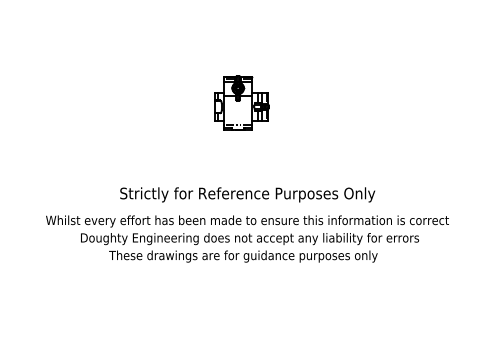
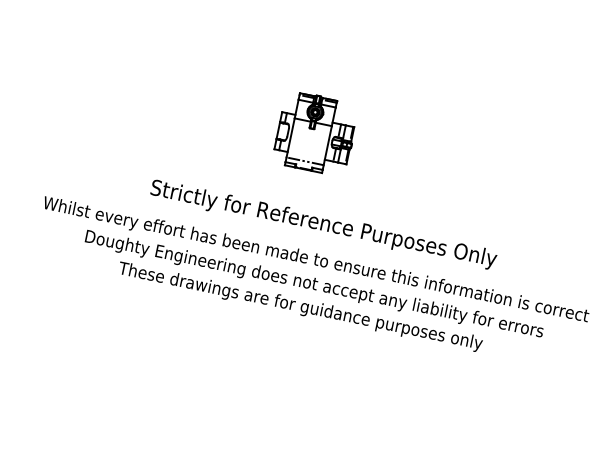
part: (241, 102) -> (315, 132), moved

